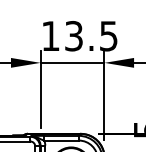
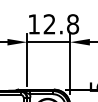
text: (91, 36) -> (61, 24), 13.5 -> 12.8

